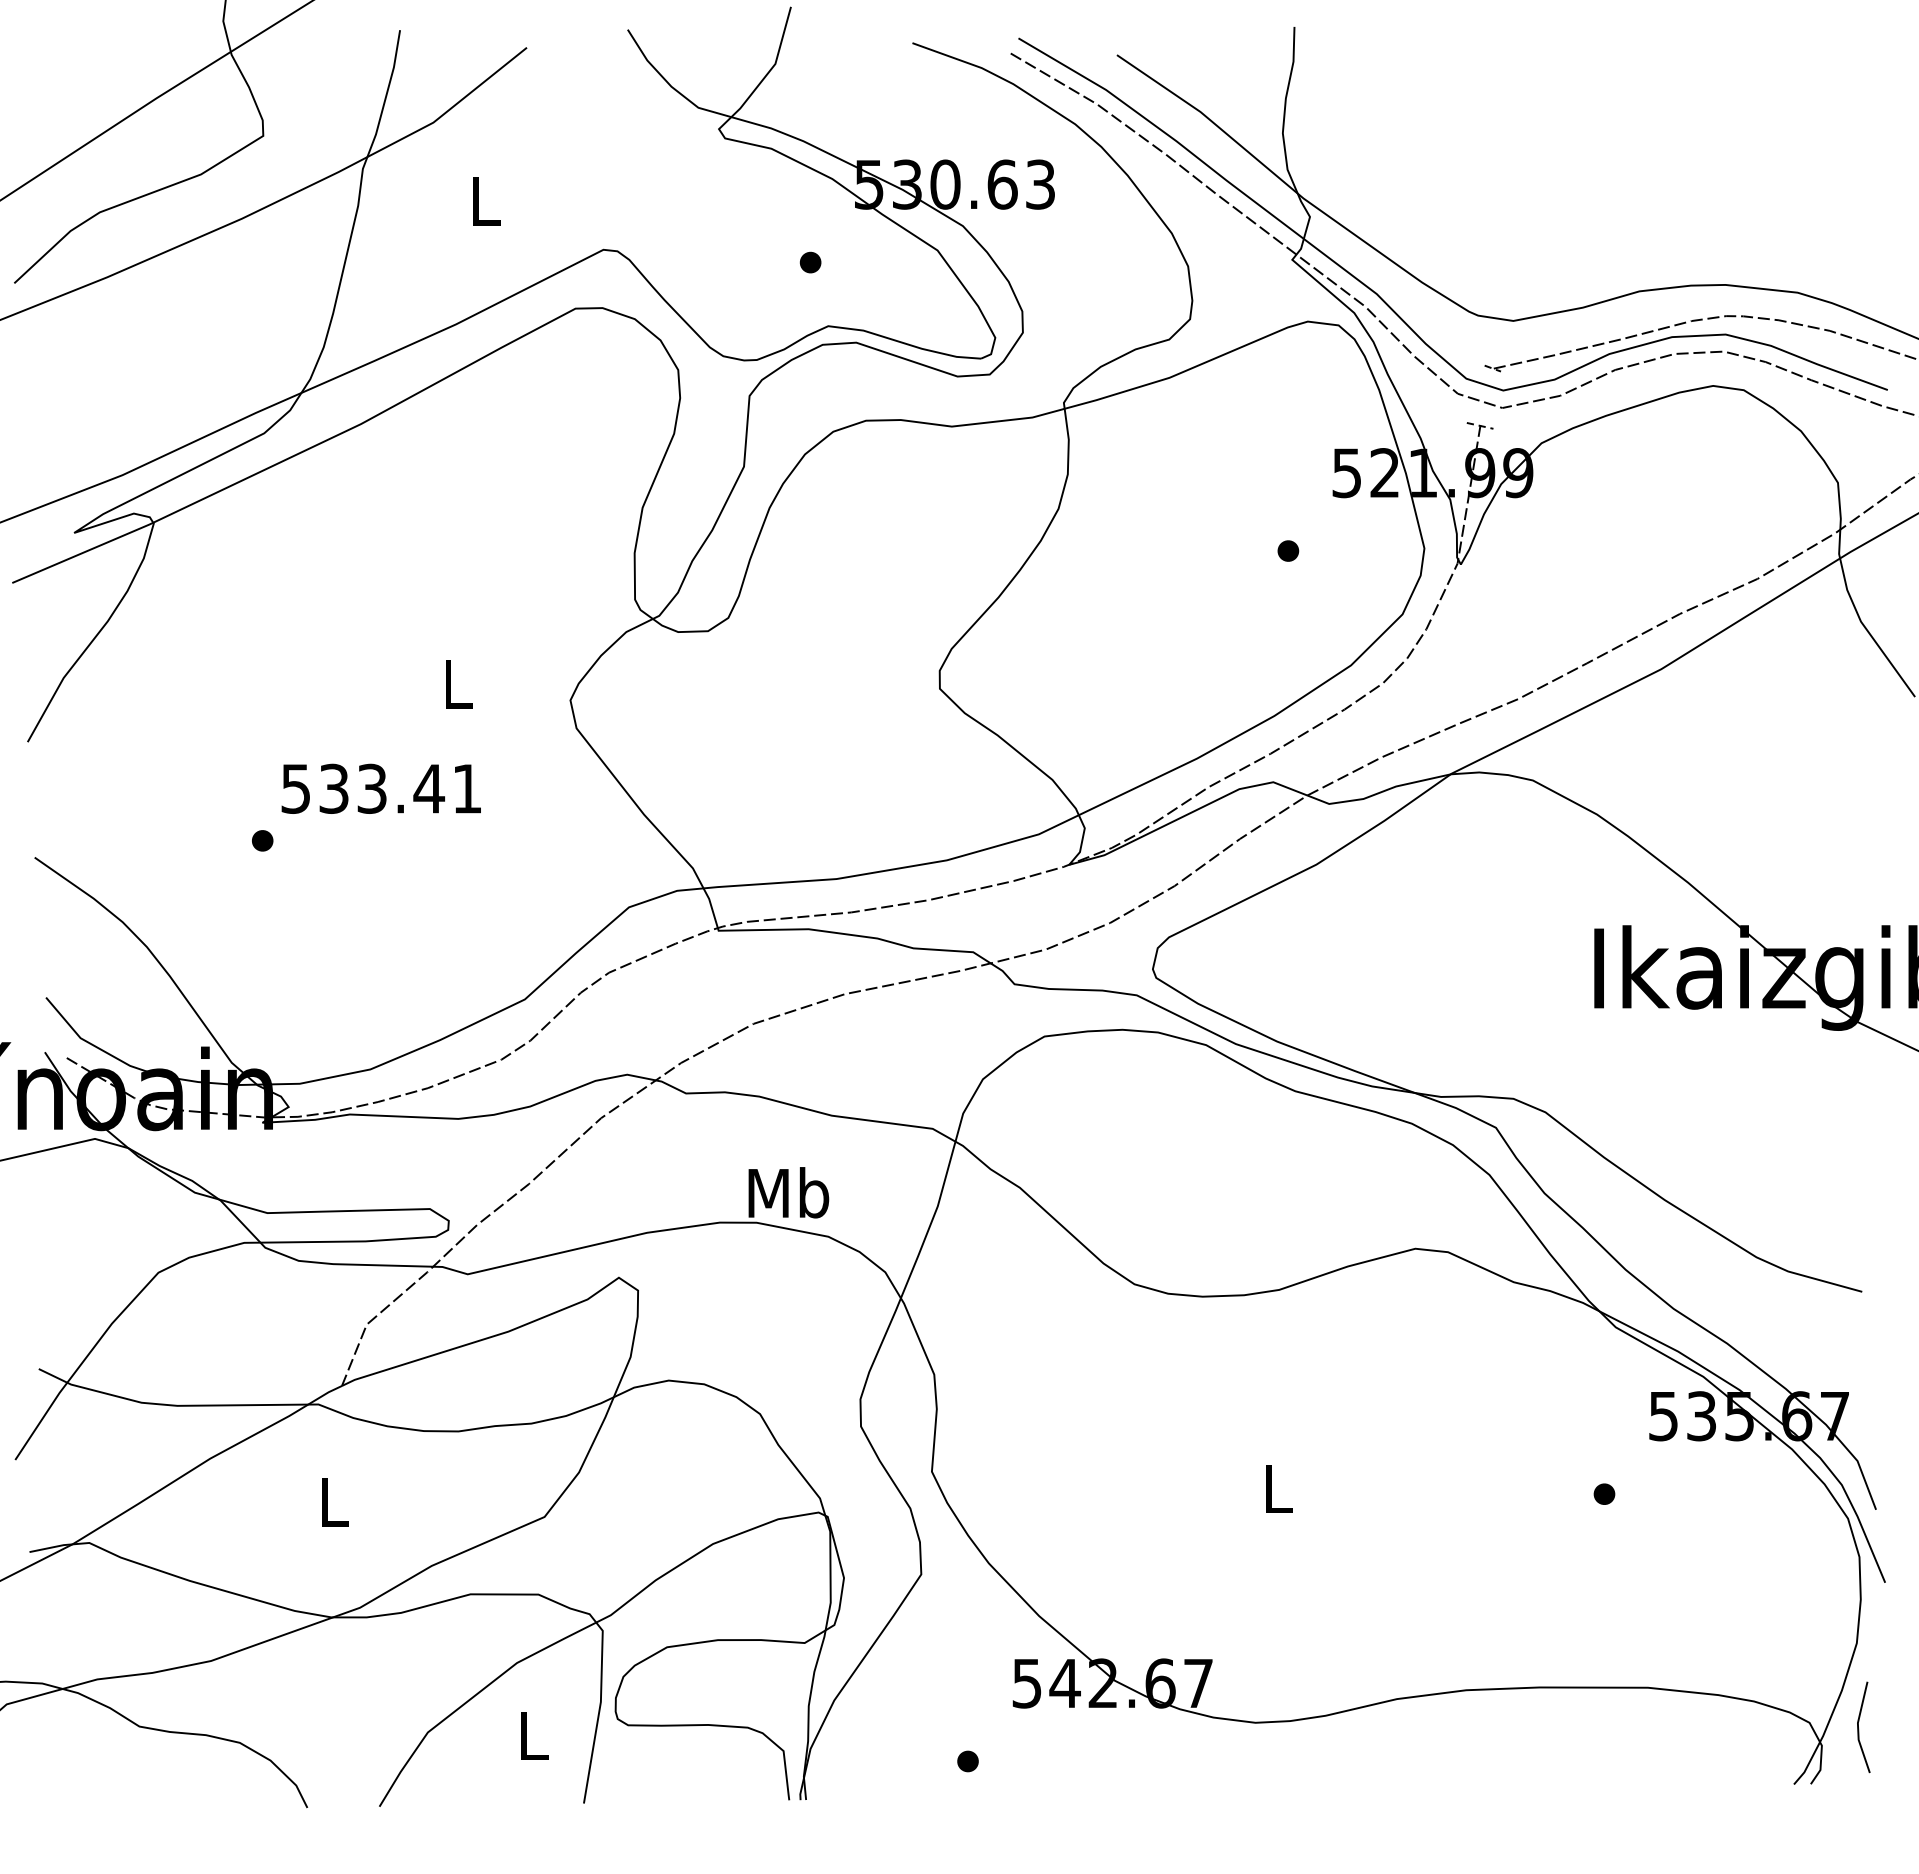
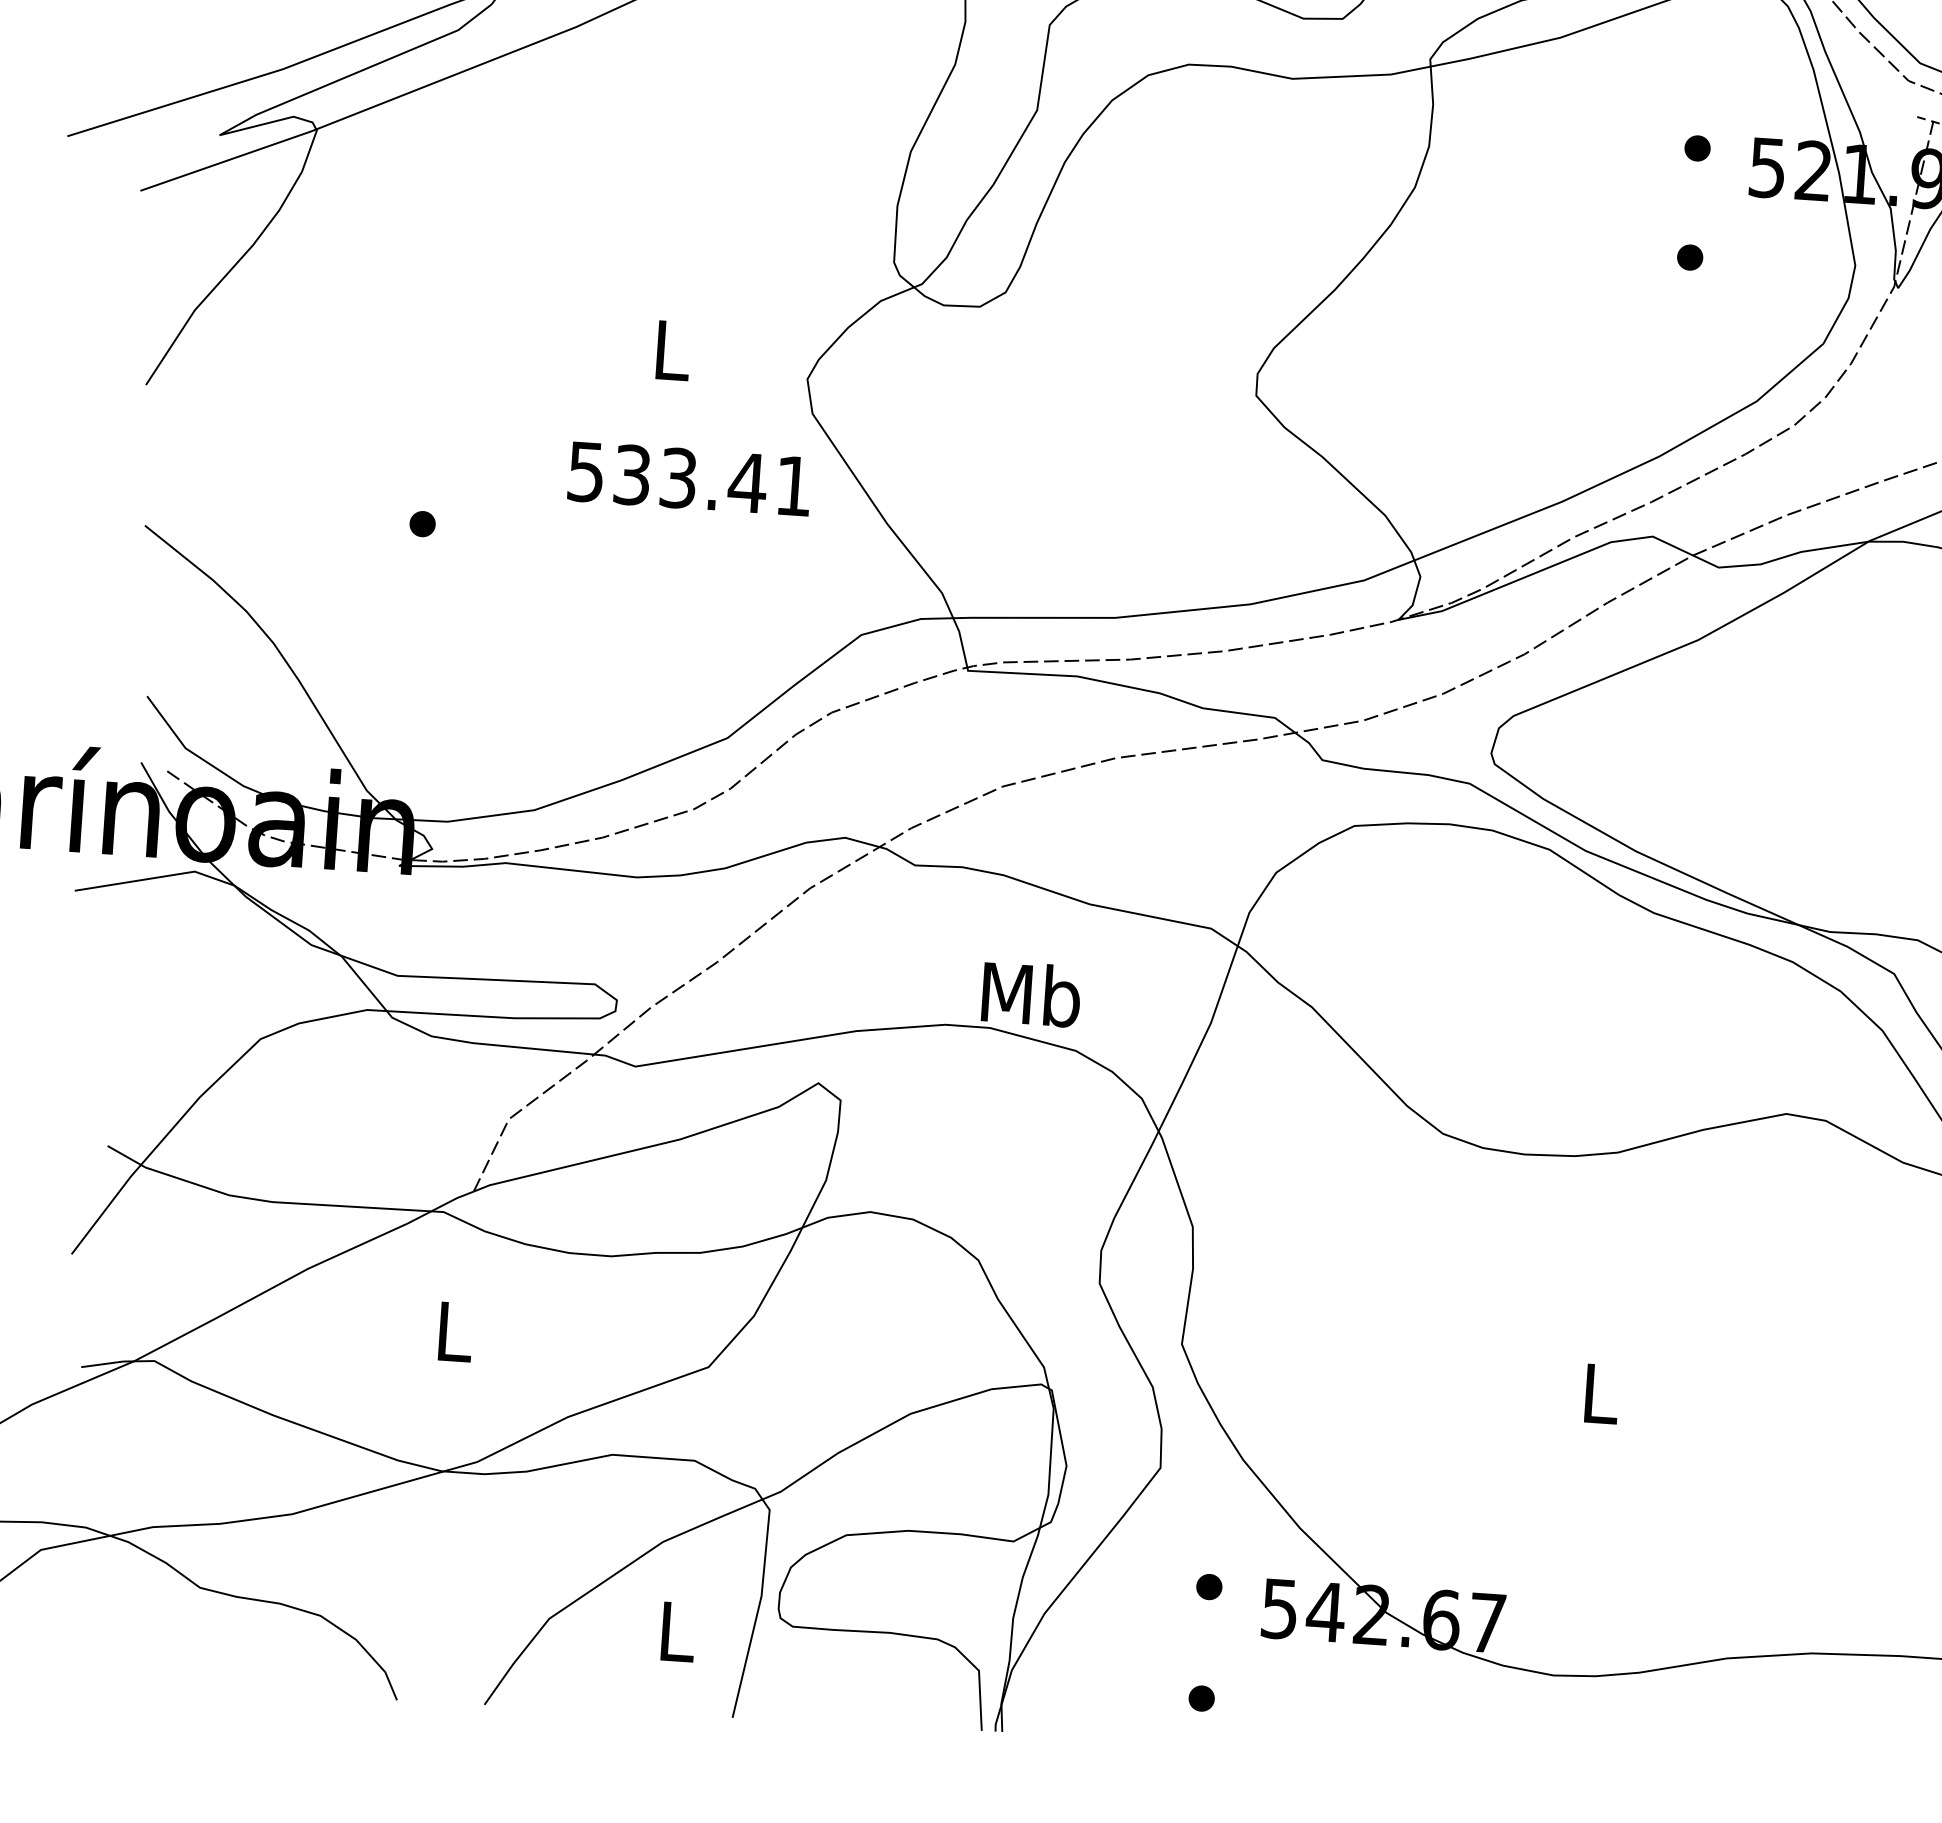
part: (1288, 460) -> (1697, 147), added
text: (380, 788) -> (688, 478), moved
part: (967, 1669) -> (1208, 1587), added

